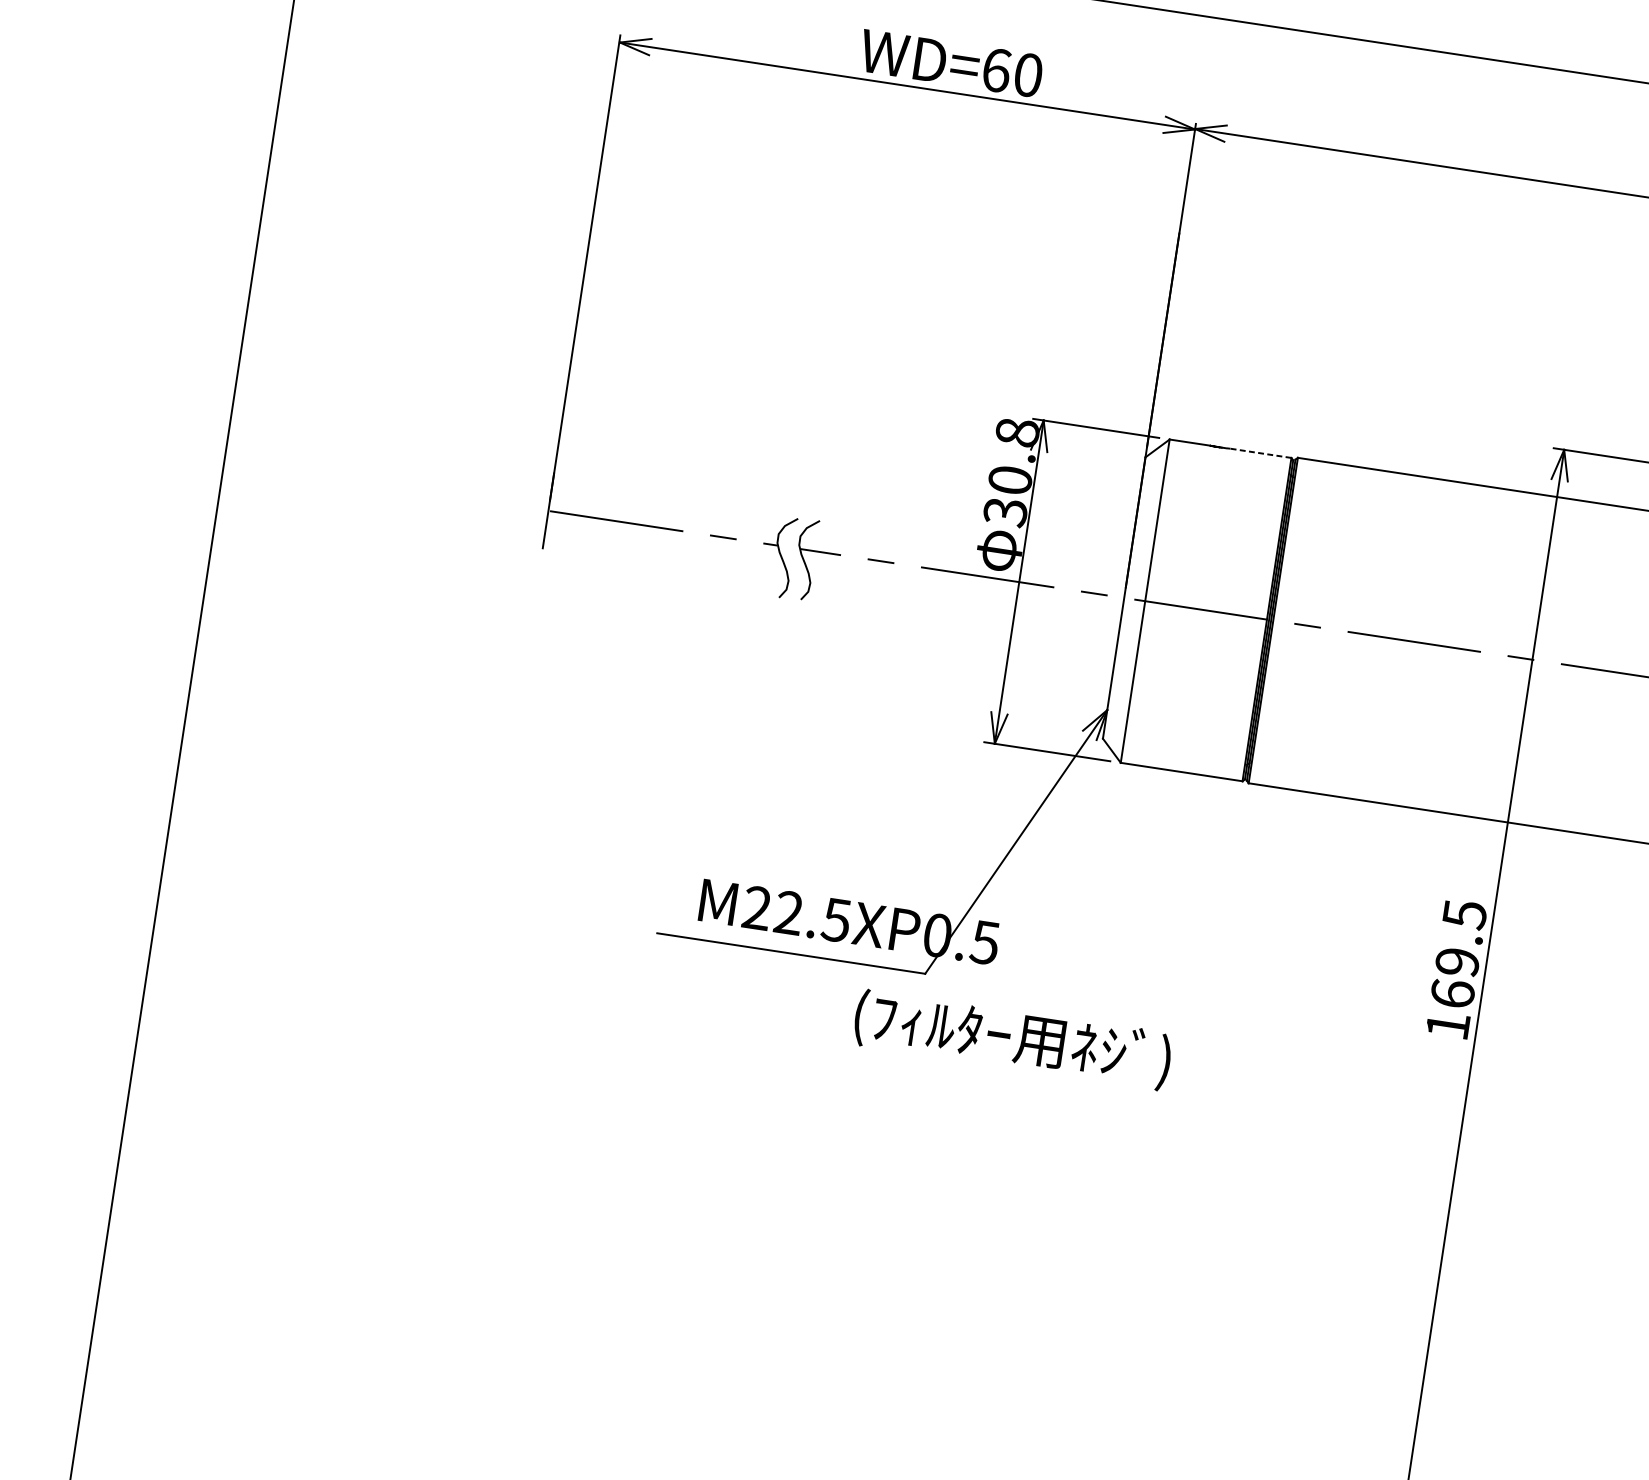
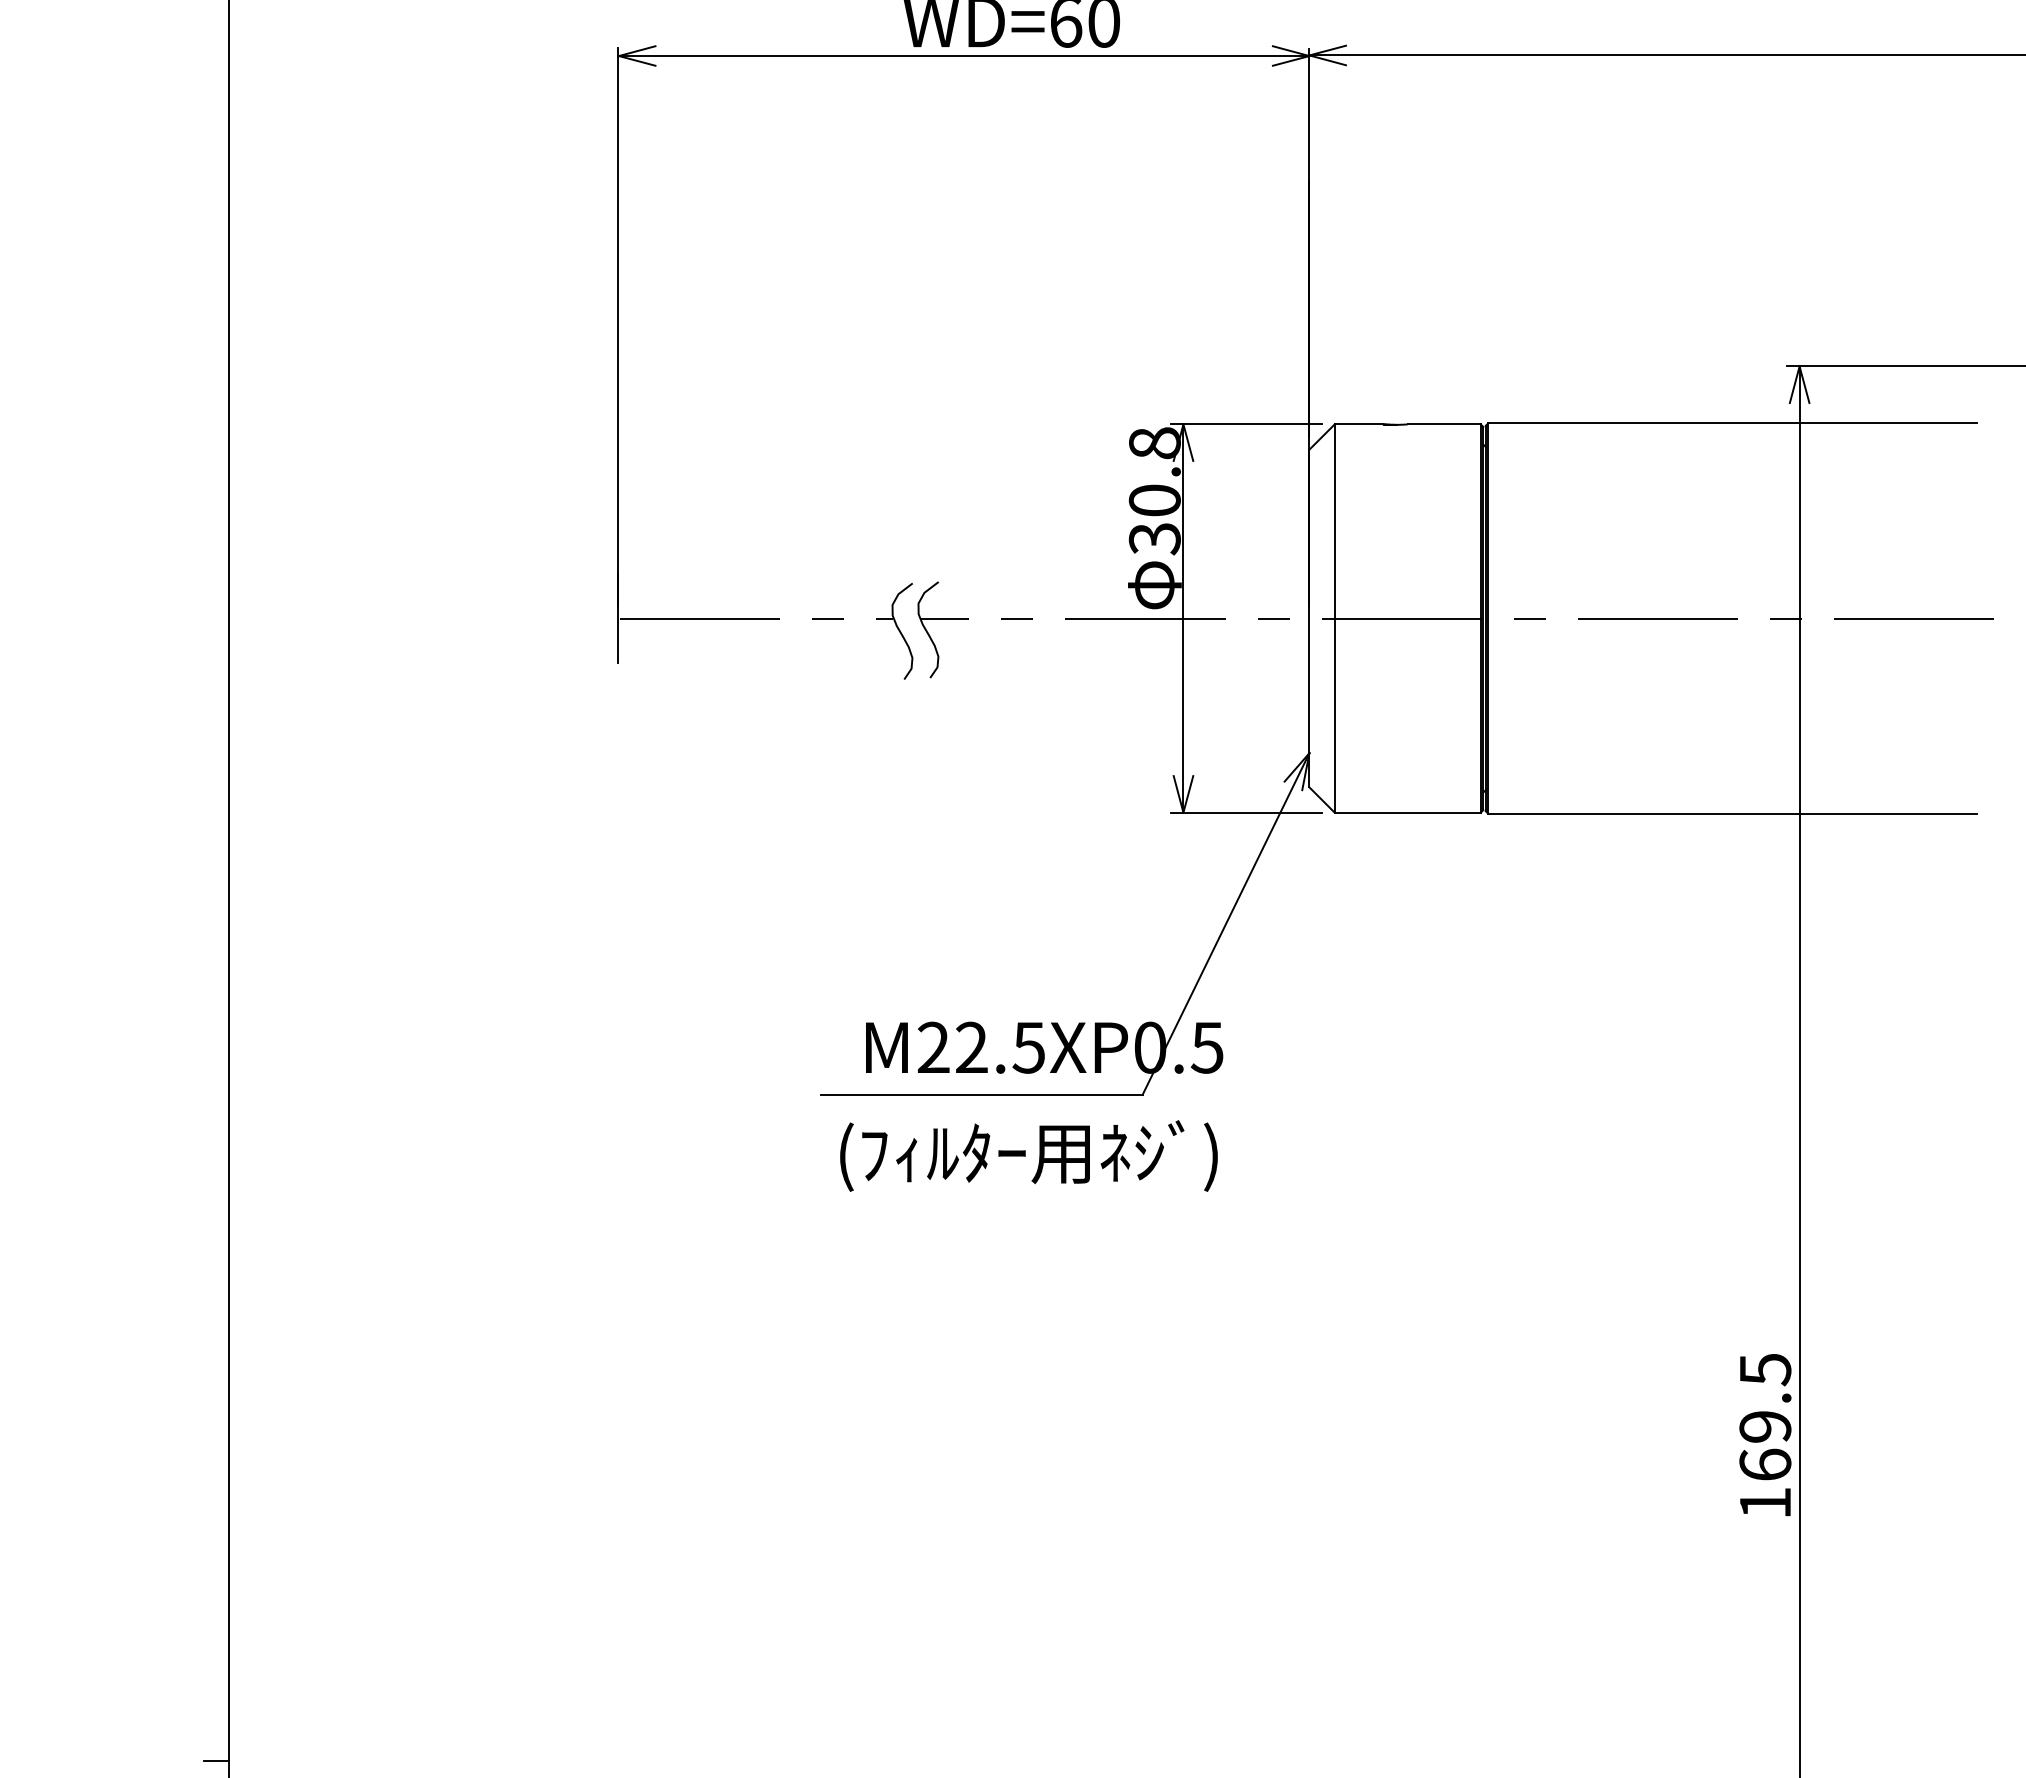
line: (1261, 453) -> (1444, 424), dashed -> solid
text: (1456, 969) -> (1765, 1435), moved
text: (1012, 1038) -> (1028, 1155), moved
line: (70, 1411) -> (216, 1760), added

